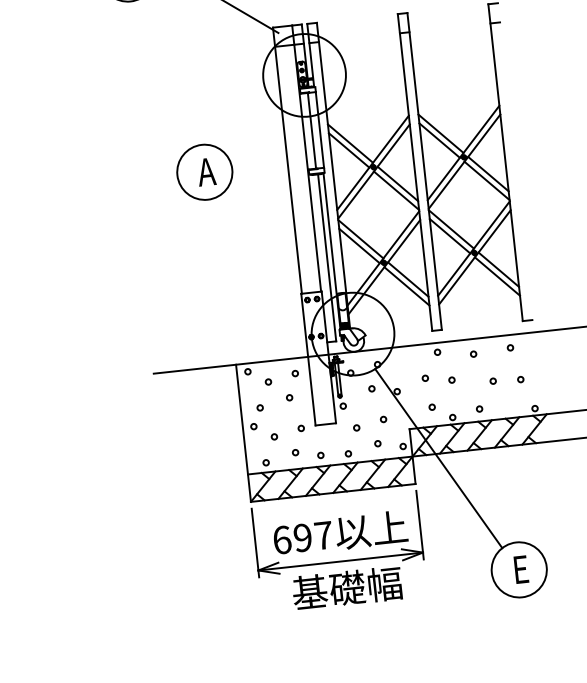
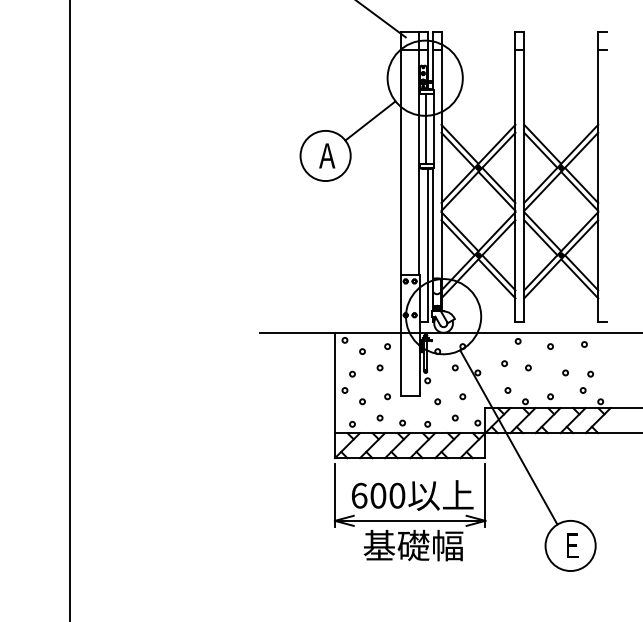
line: (249, 128) -> (370, 120), added
circle: (513, 398) -> (582, 390), added
text: (312, 536) -> (387, 495), 697 -> 600

